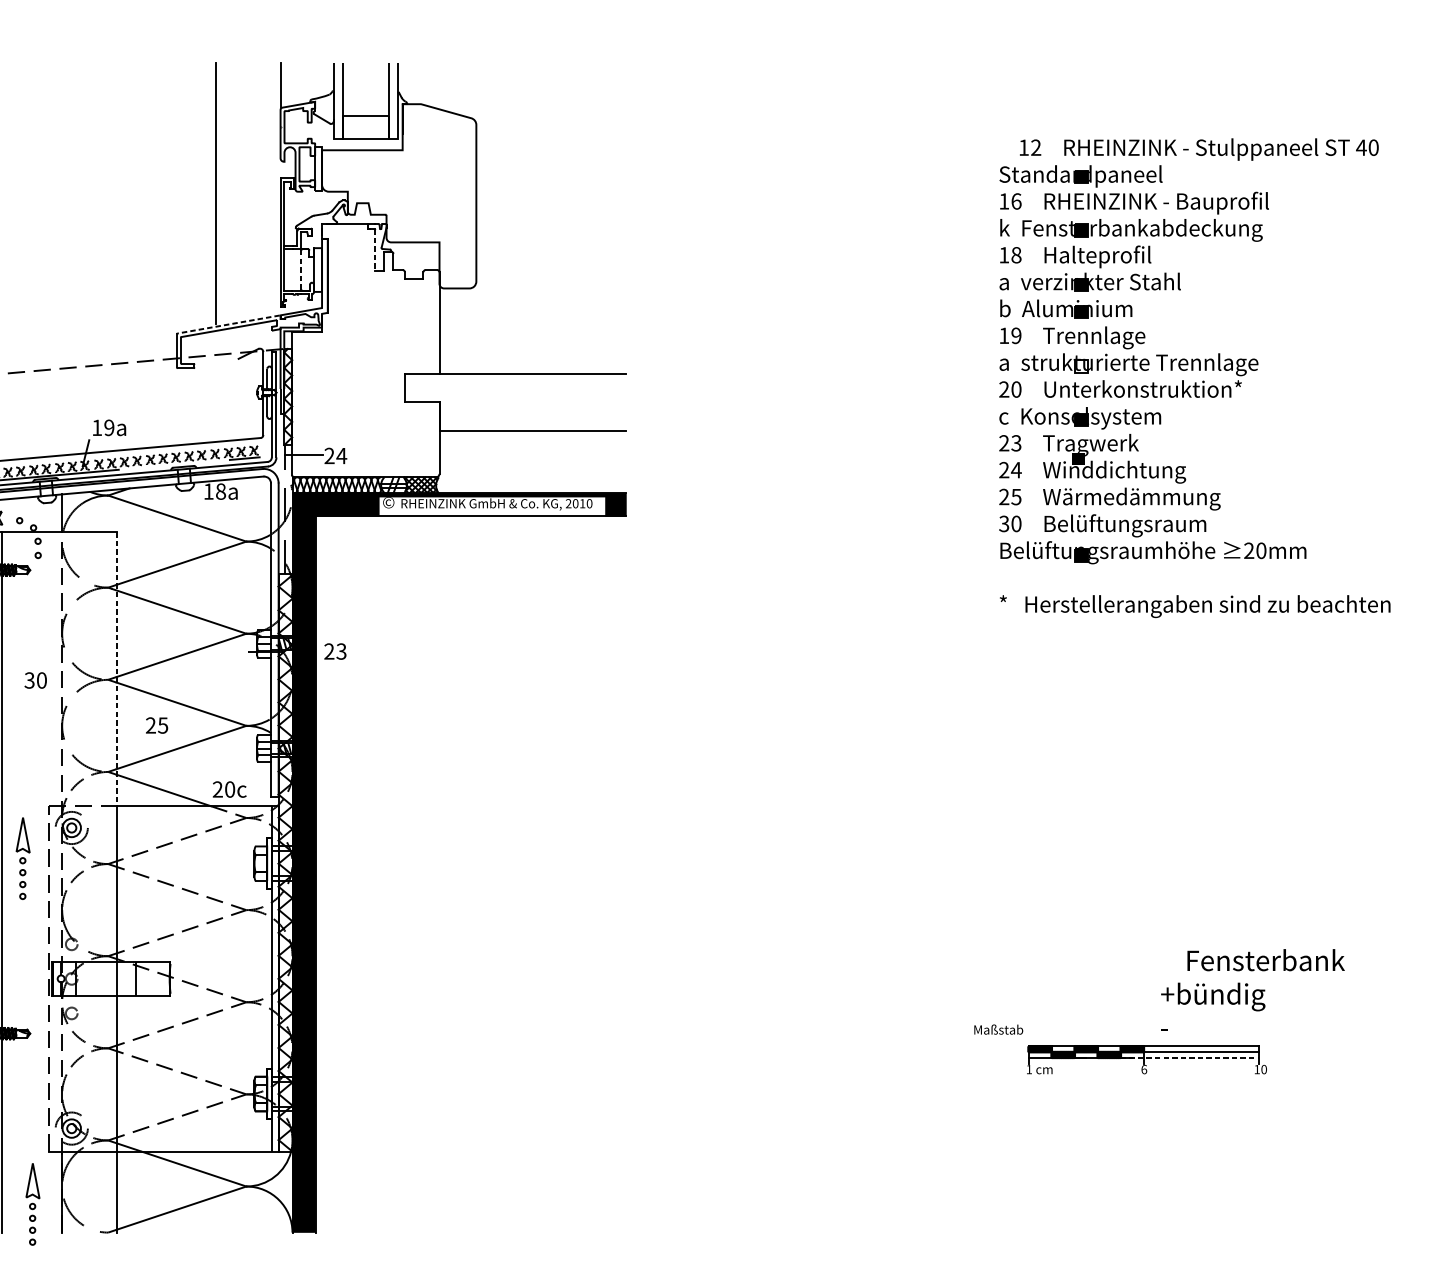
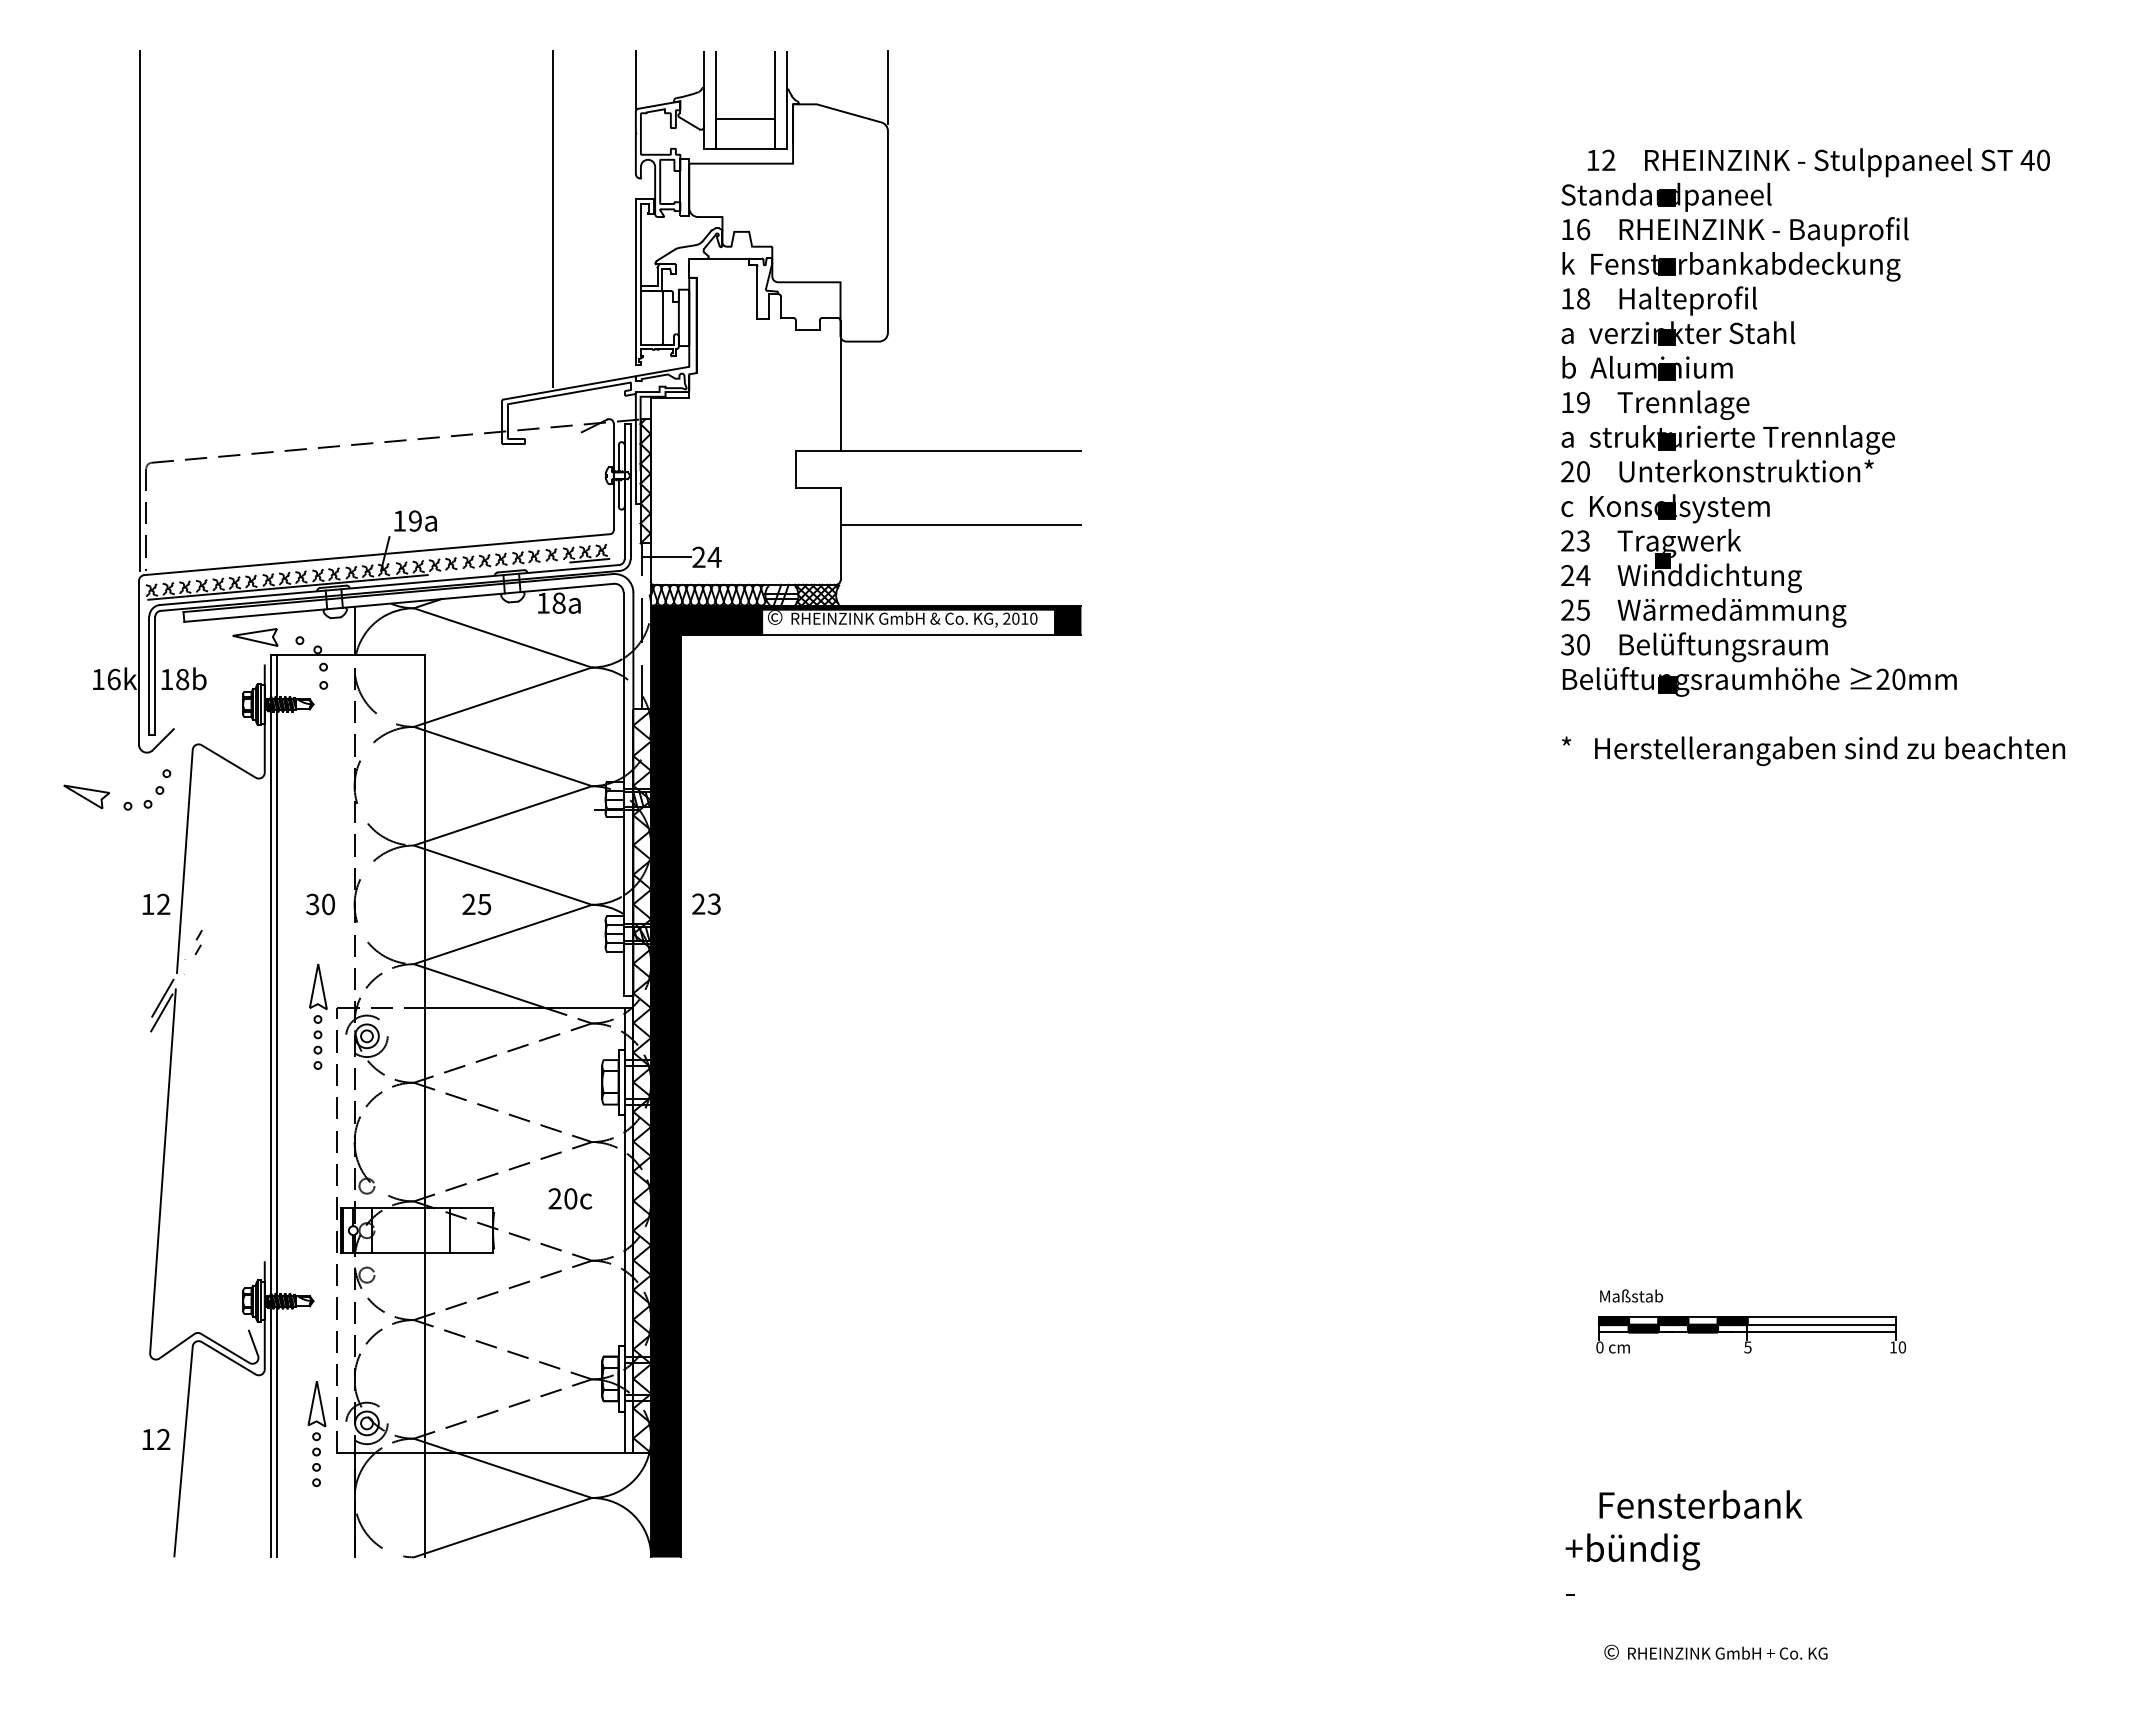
line: (476, 91) -> (887, 87), added
line: (375, 250) -> (757, 292), dashed -> solid
line: (301, 269) -> (662, 317), dashed -> solid
line: (228, 324) -> (568, 388), dashed -> solid
fill: (1081, 366) -> (1667, 441), added
text: (335, 651) -> (706, 903), moved
line: (116, 669) -> (424, 832), dashed -> solid
text: (35, 680) -> (320, 904), moved
text: (229, 789) -> (570, 1198), moved
part: (23, 858) -> (318, 1016), moved
text: (1252, 989) -> (1683, 1542), moved
text: (998, 1029) -> (1631, 1295), moved
line: (1189, 1057) -> (1806, 1332), dashed -> solid
text: (1028, 1069) -> (1599, 1347), 1 -> 0
text: (1143, 1069) -> (1747, 1347), 6 -> 5
part: (32, 1204) -> (316, 1434), moved

